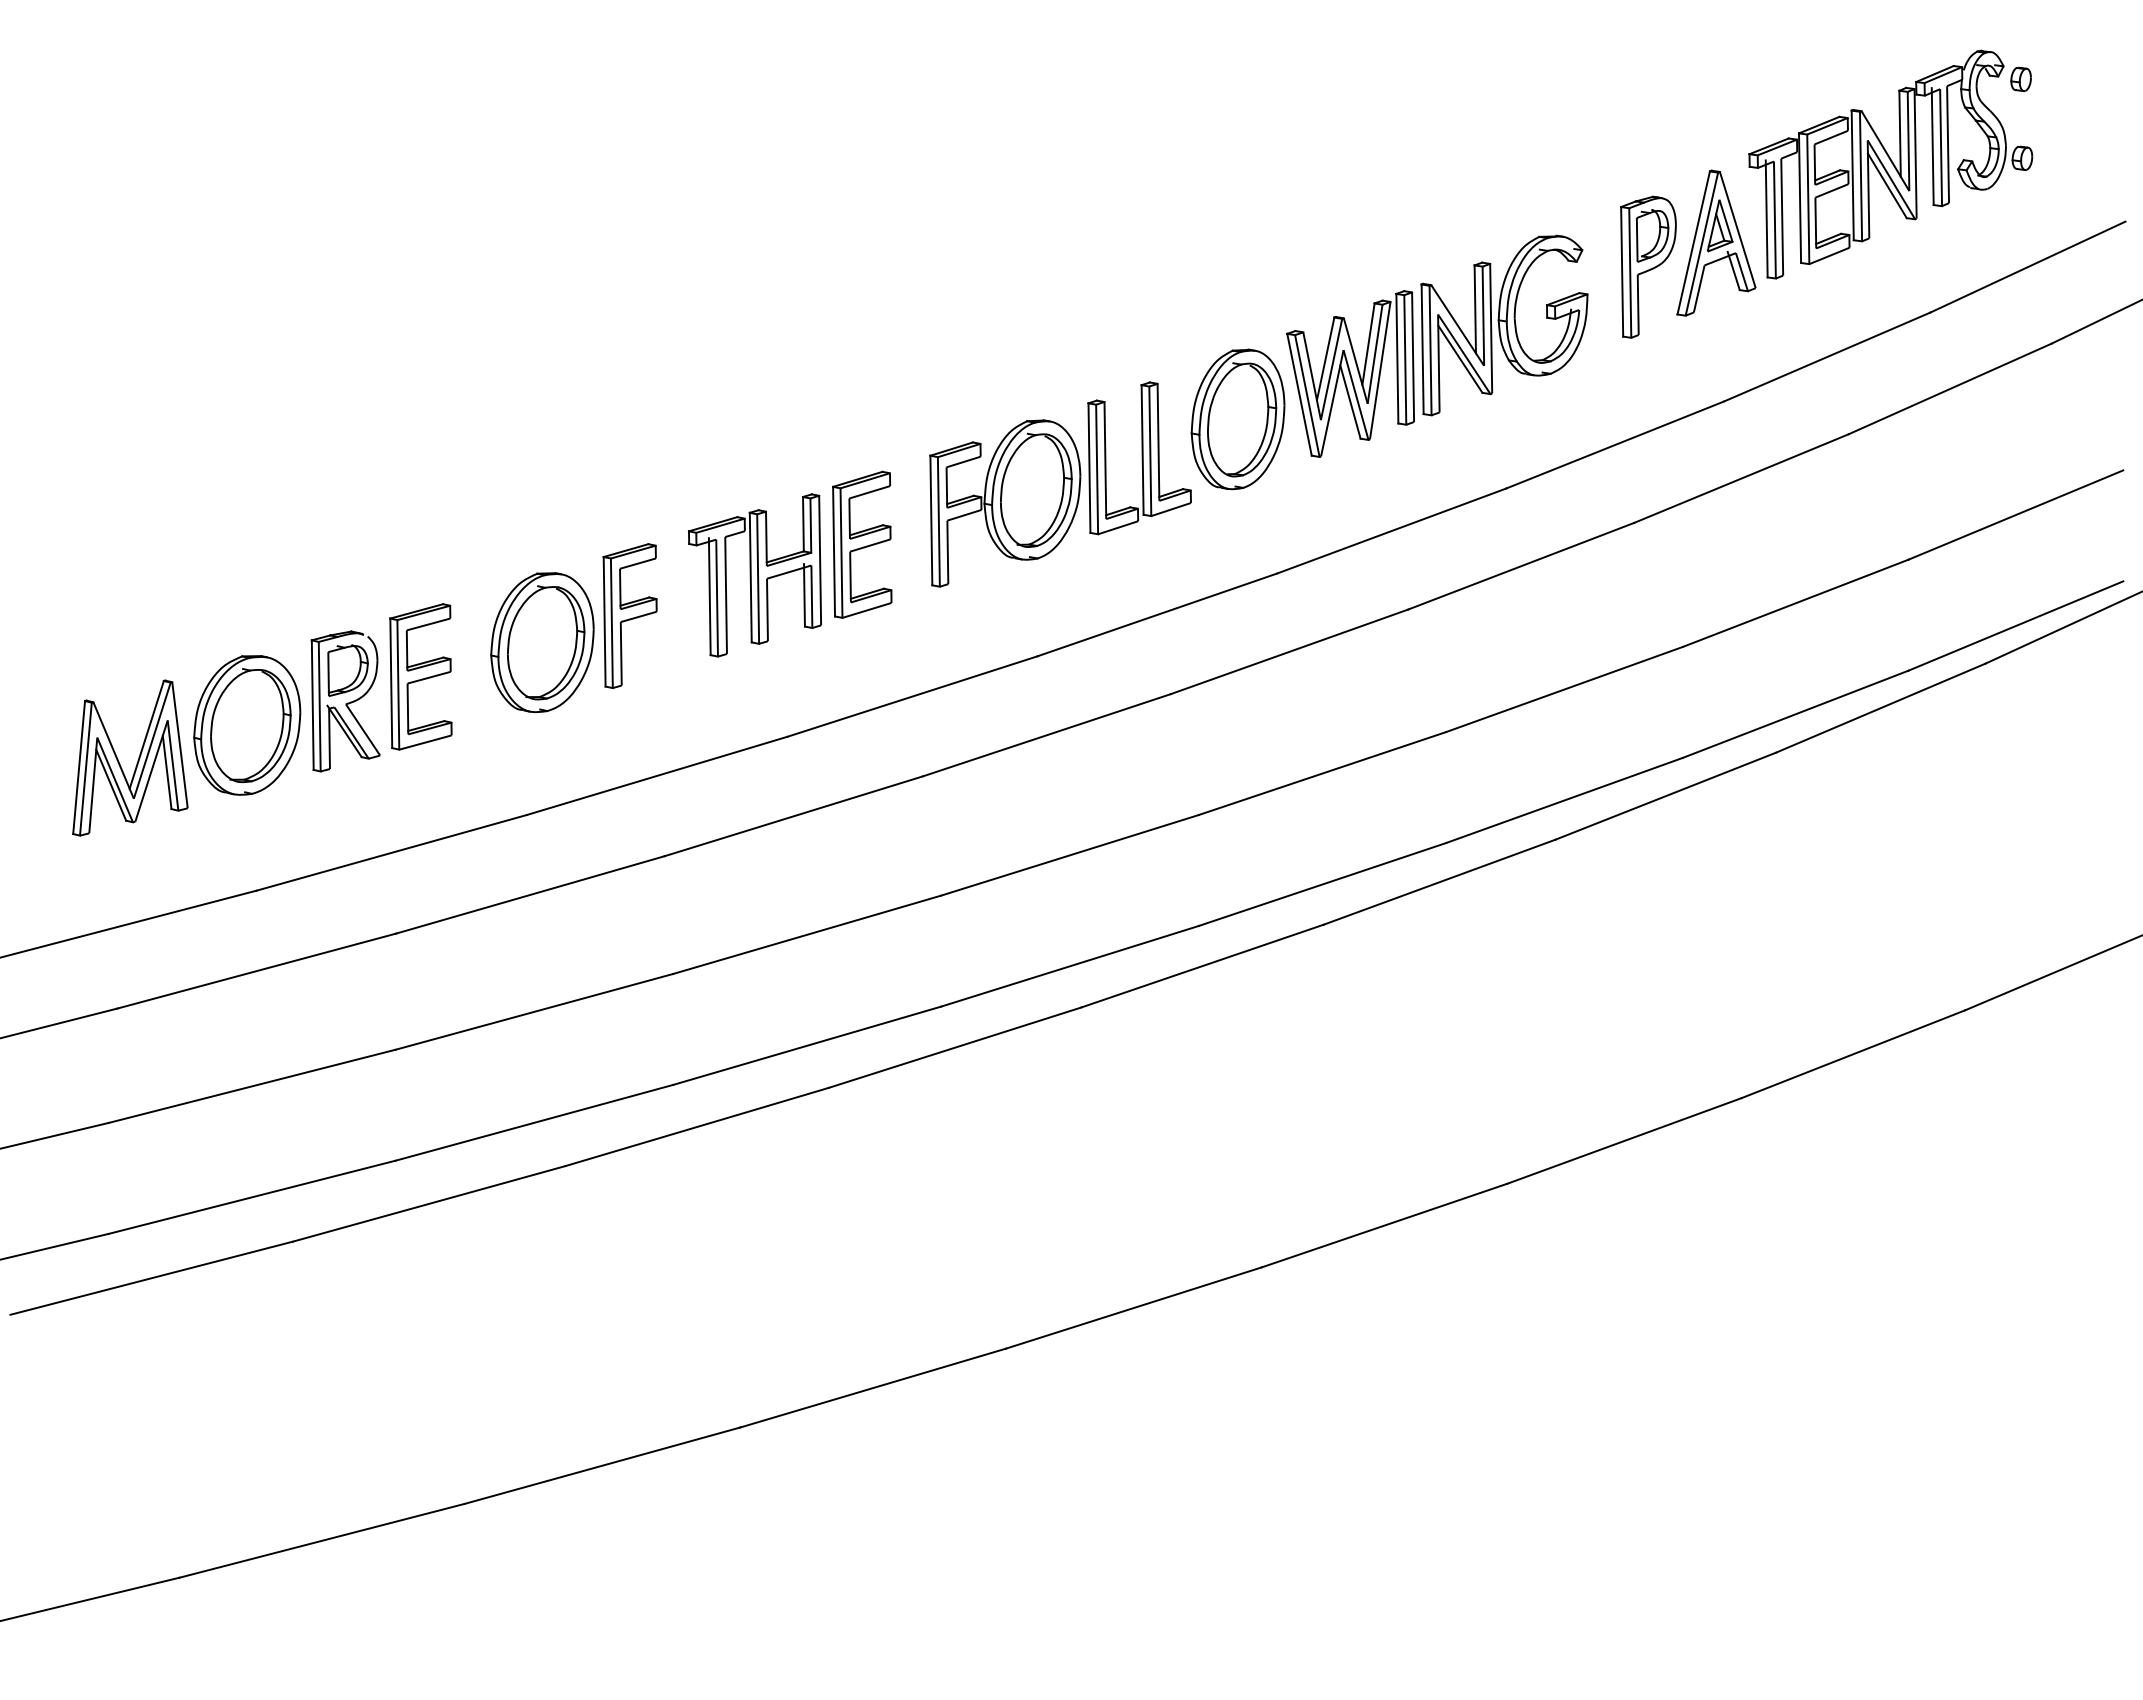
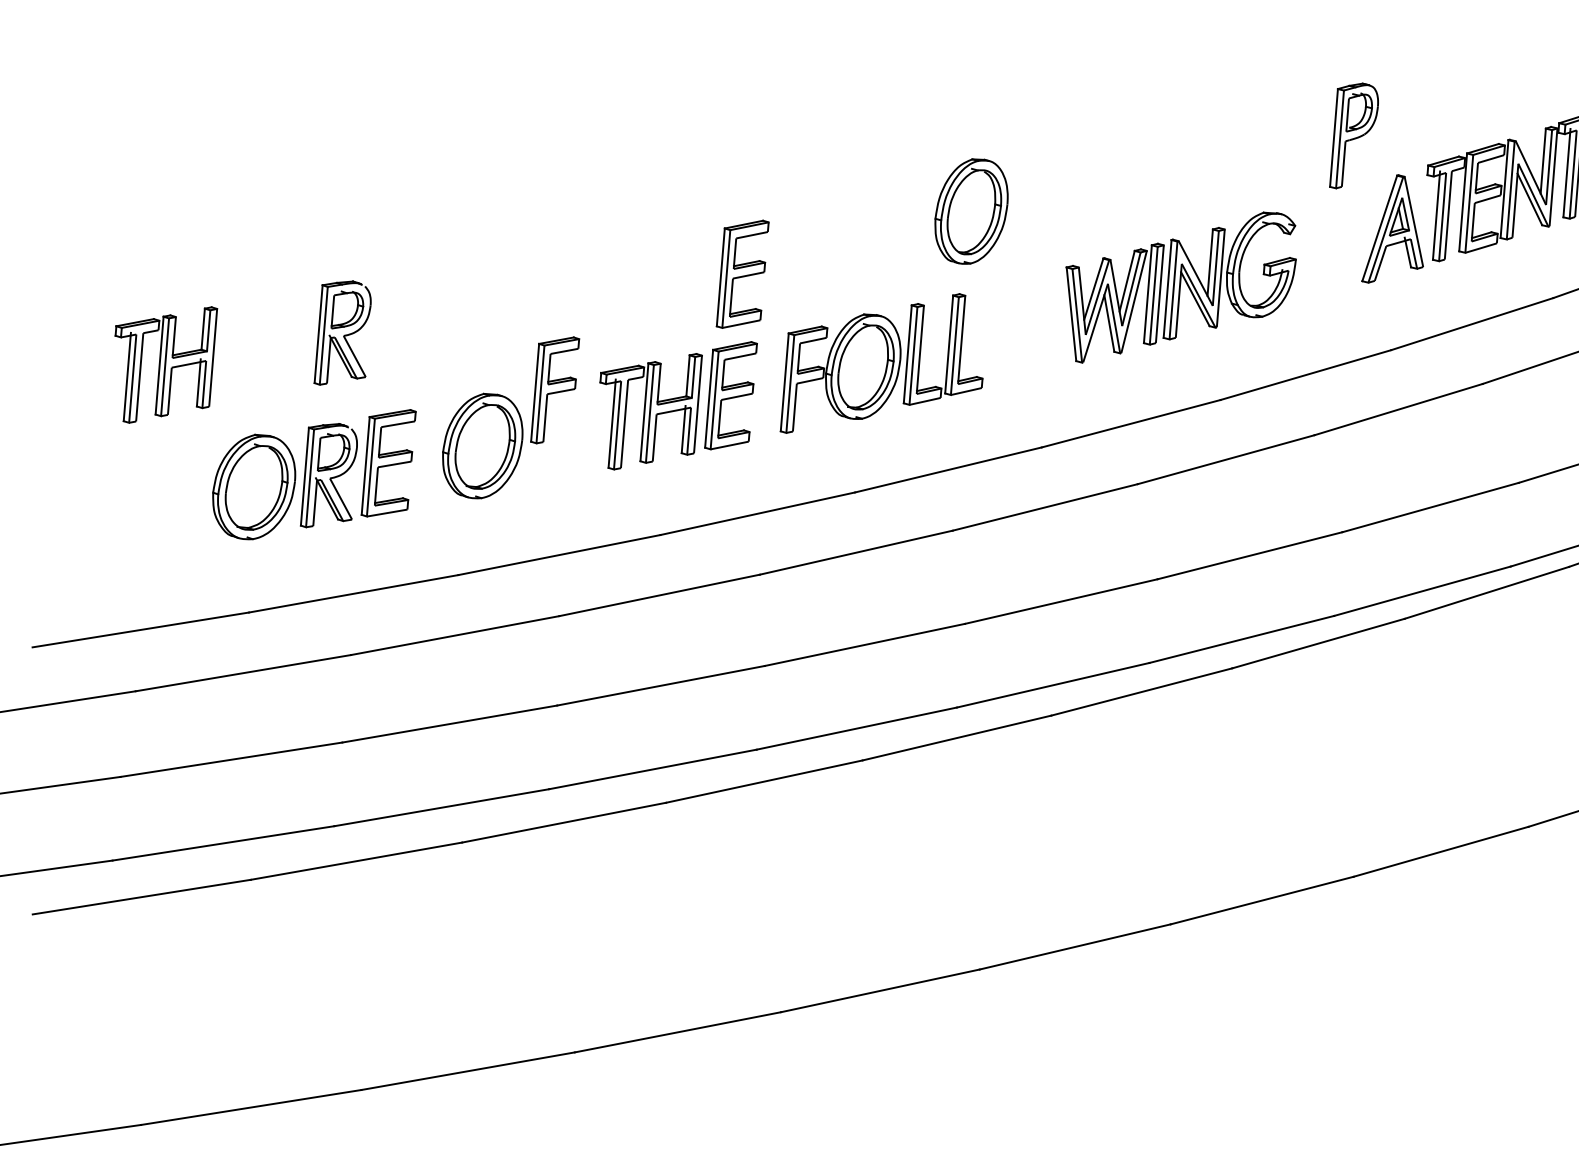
part: (1648, 266) -> (1354, 135), moved
part: (862, 383) -> (742, 274), added
part: (1237, 419) -> (971, 211), moved
part: (345, 512) -> (343, 333), added
part: (111, 575) -> (162, 364), added
part: (629, 615) -> (554, 389), moved
part: (137, 760) -> (168, 505), removed

